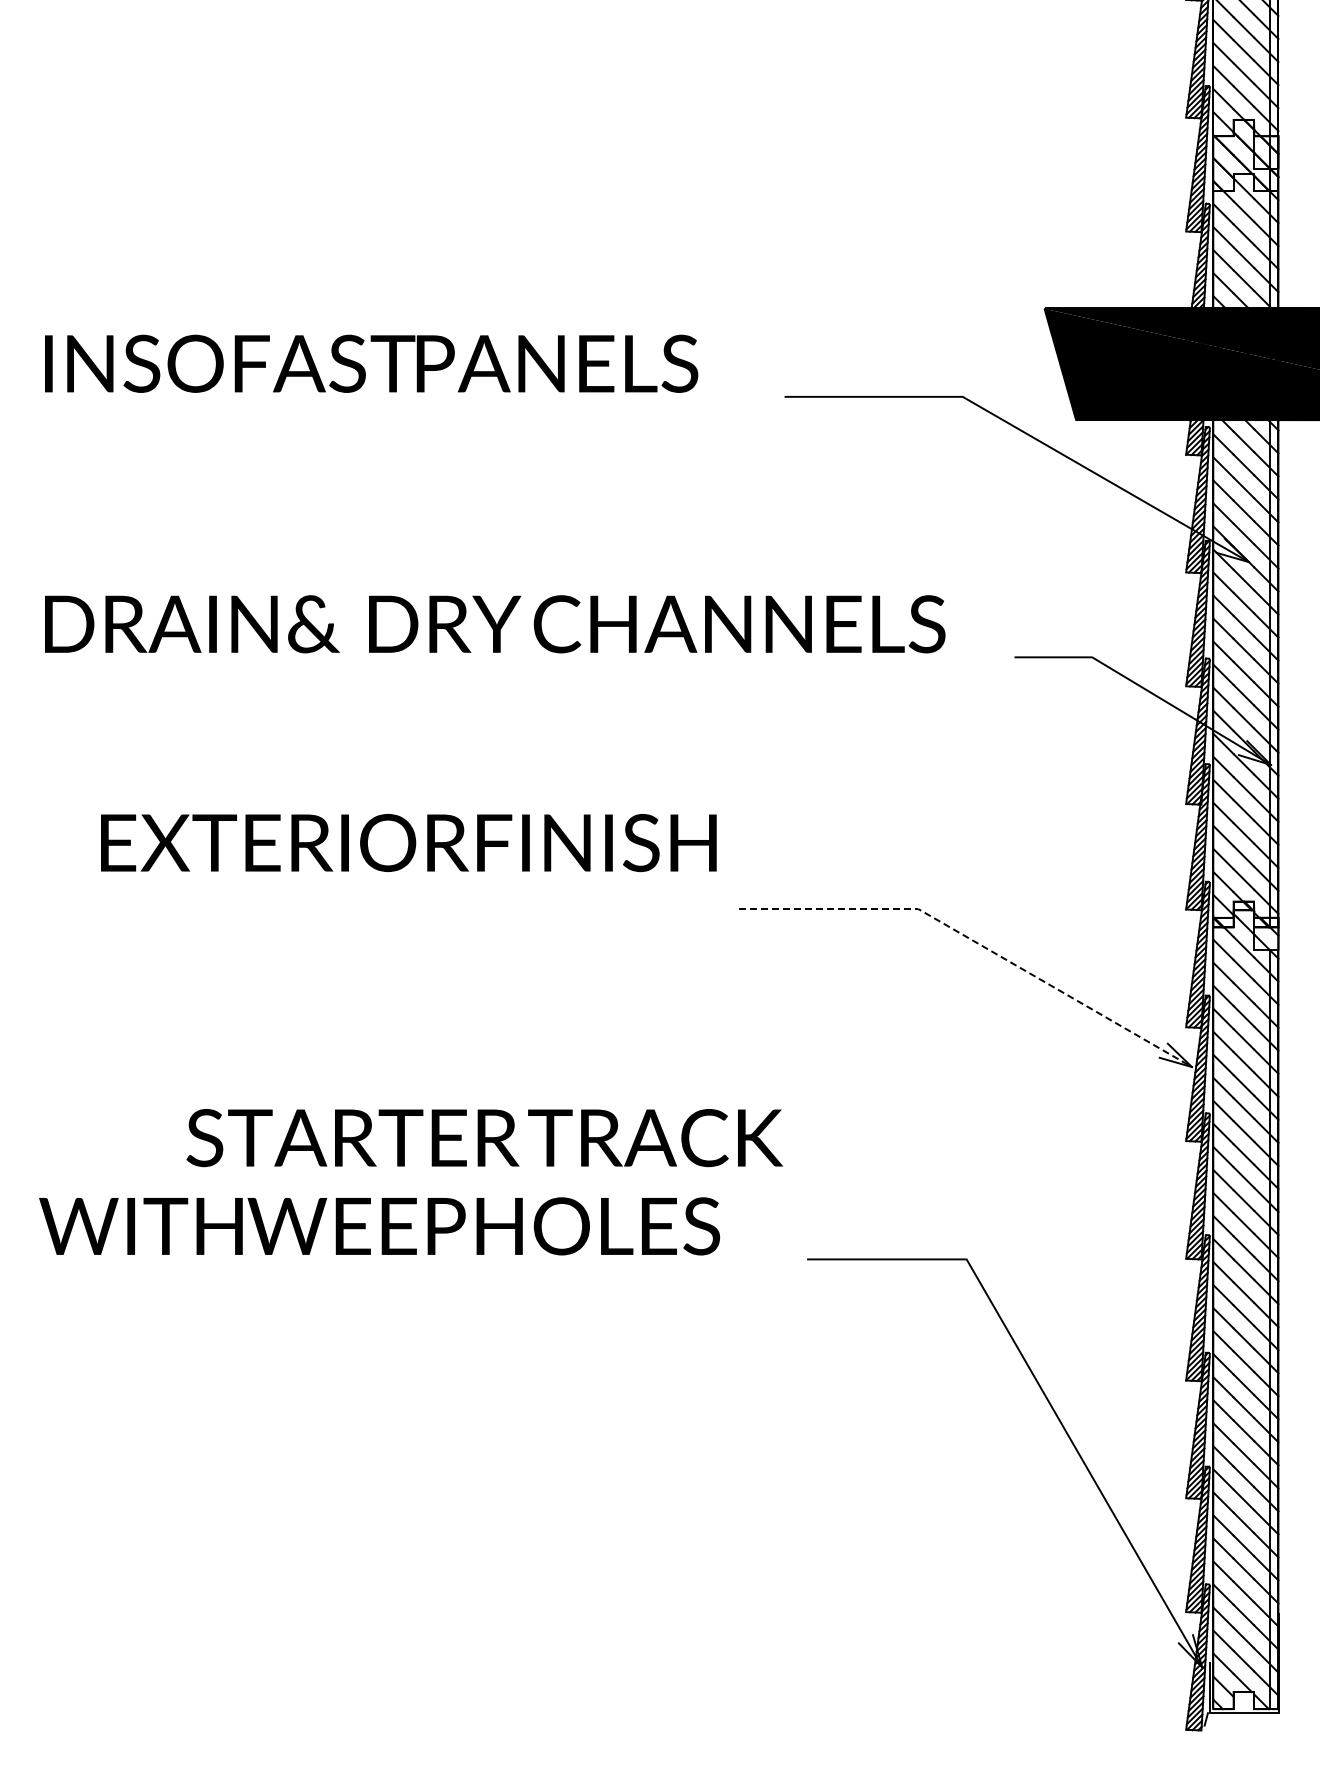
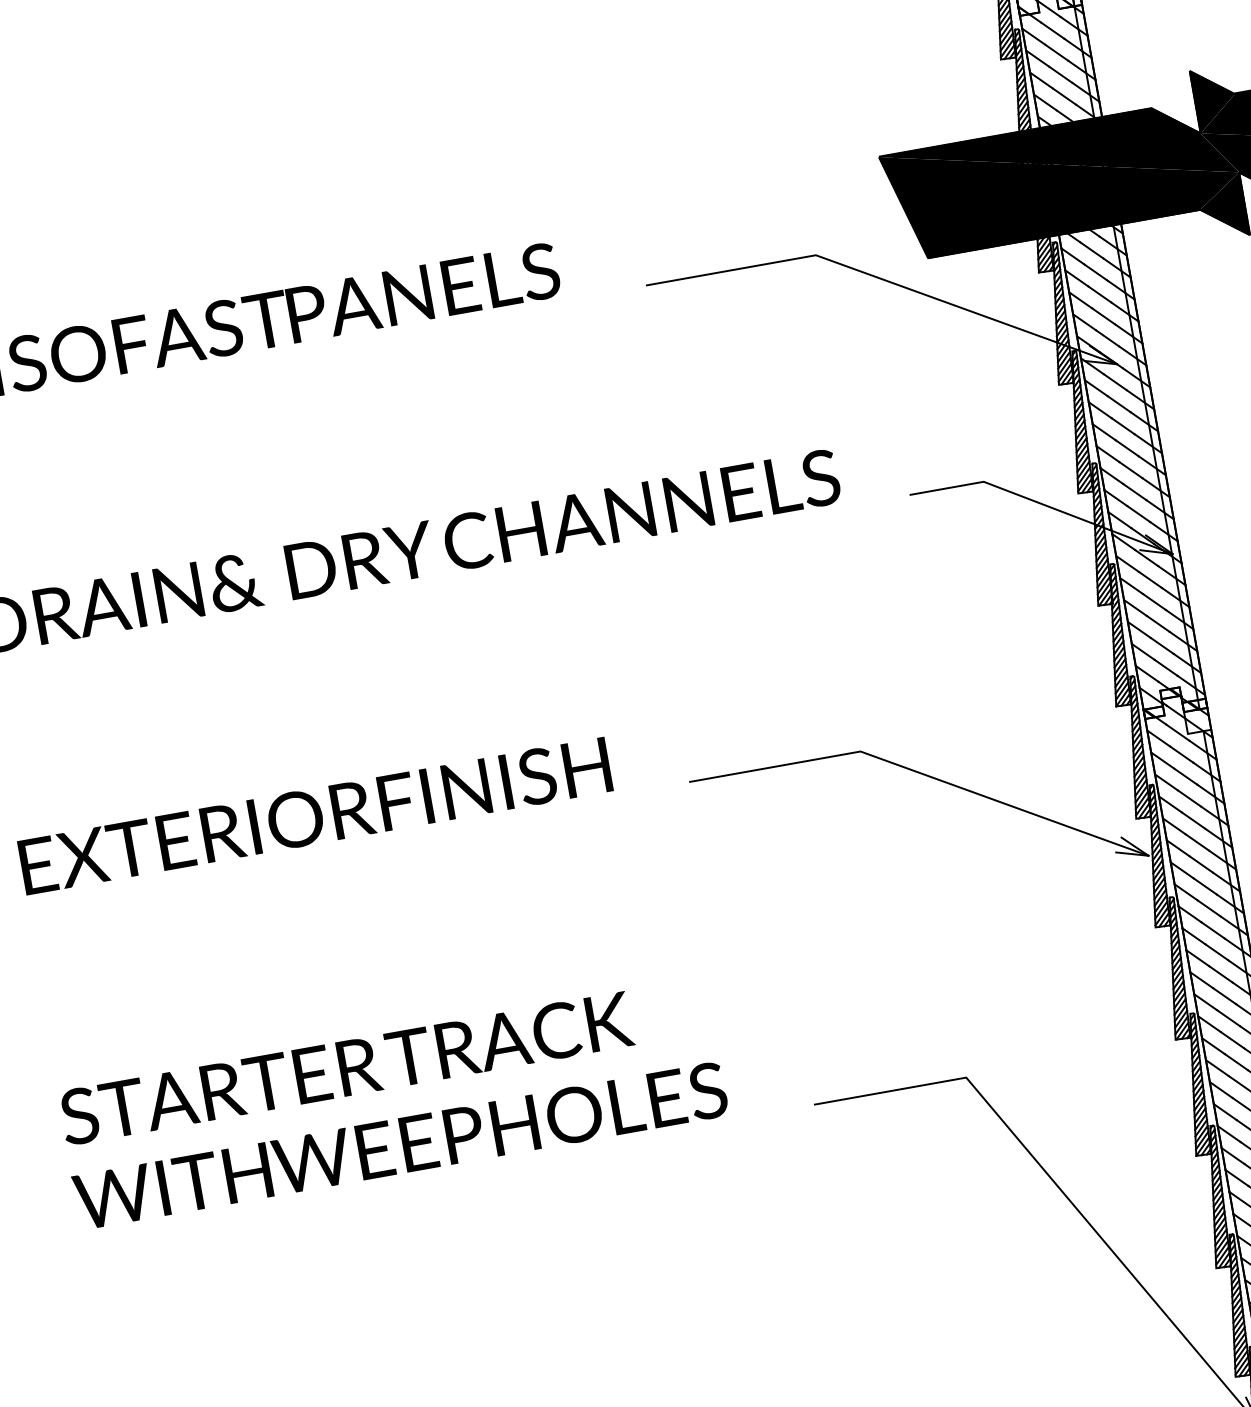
text: (408, 843) -> (315, 816), moved
line: (976, 942) -> (921, 773), dashed -> solid
text: (484, 1138) -> (346, 1069), moved

